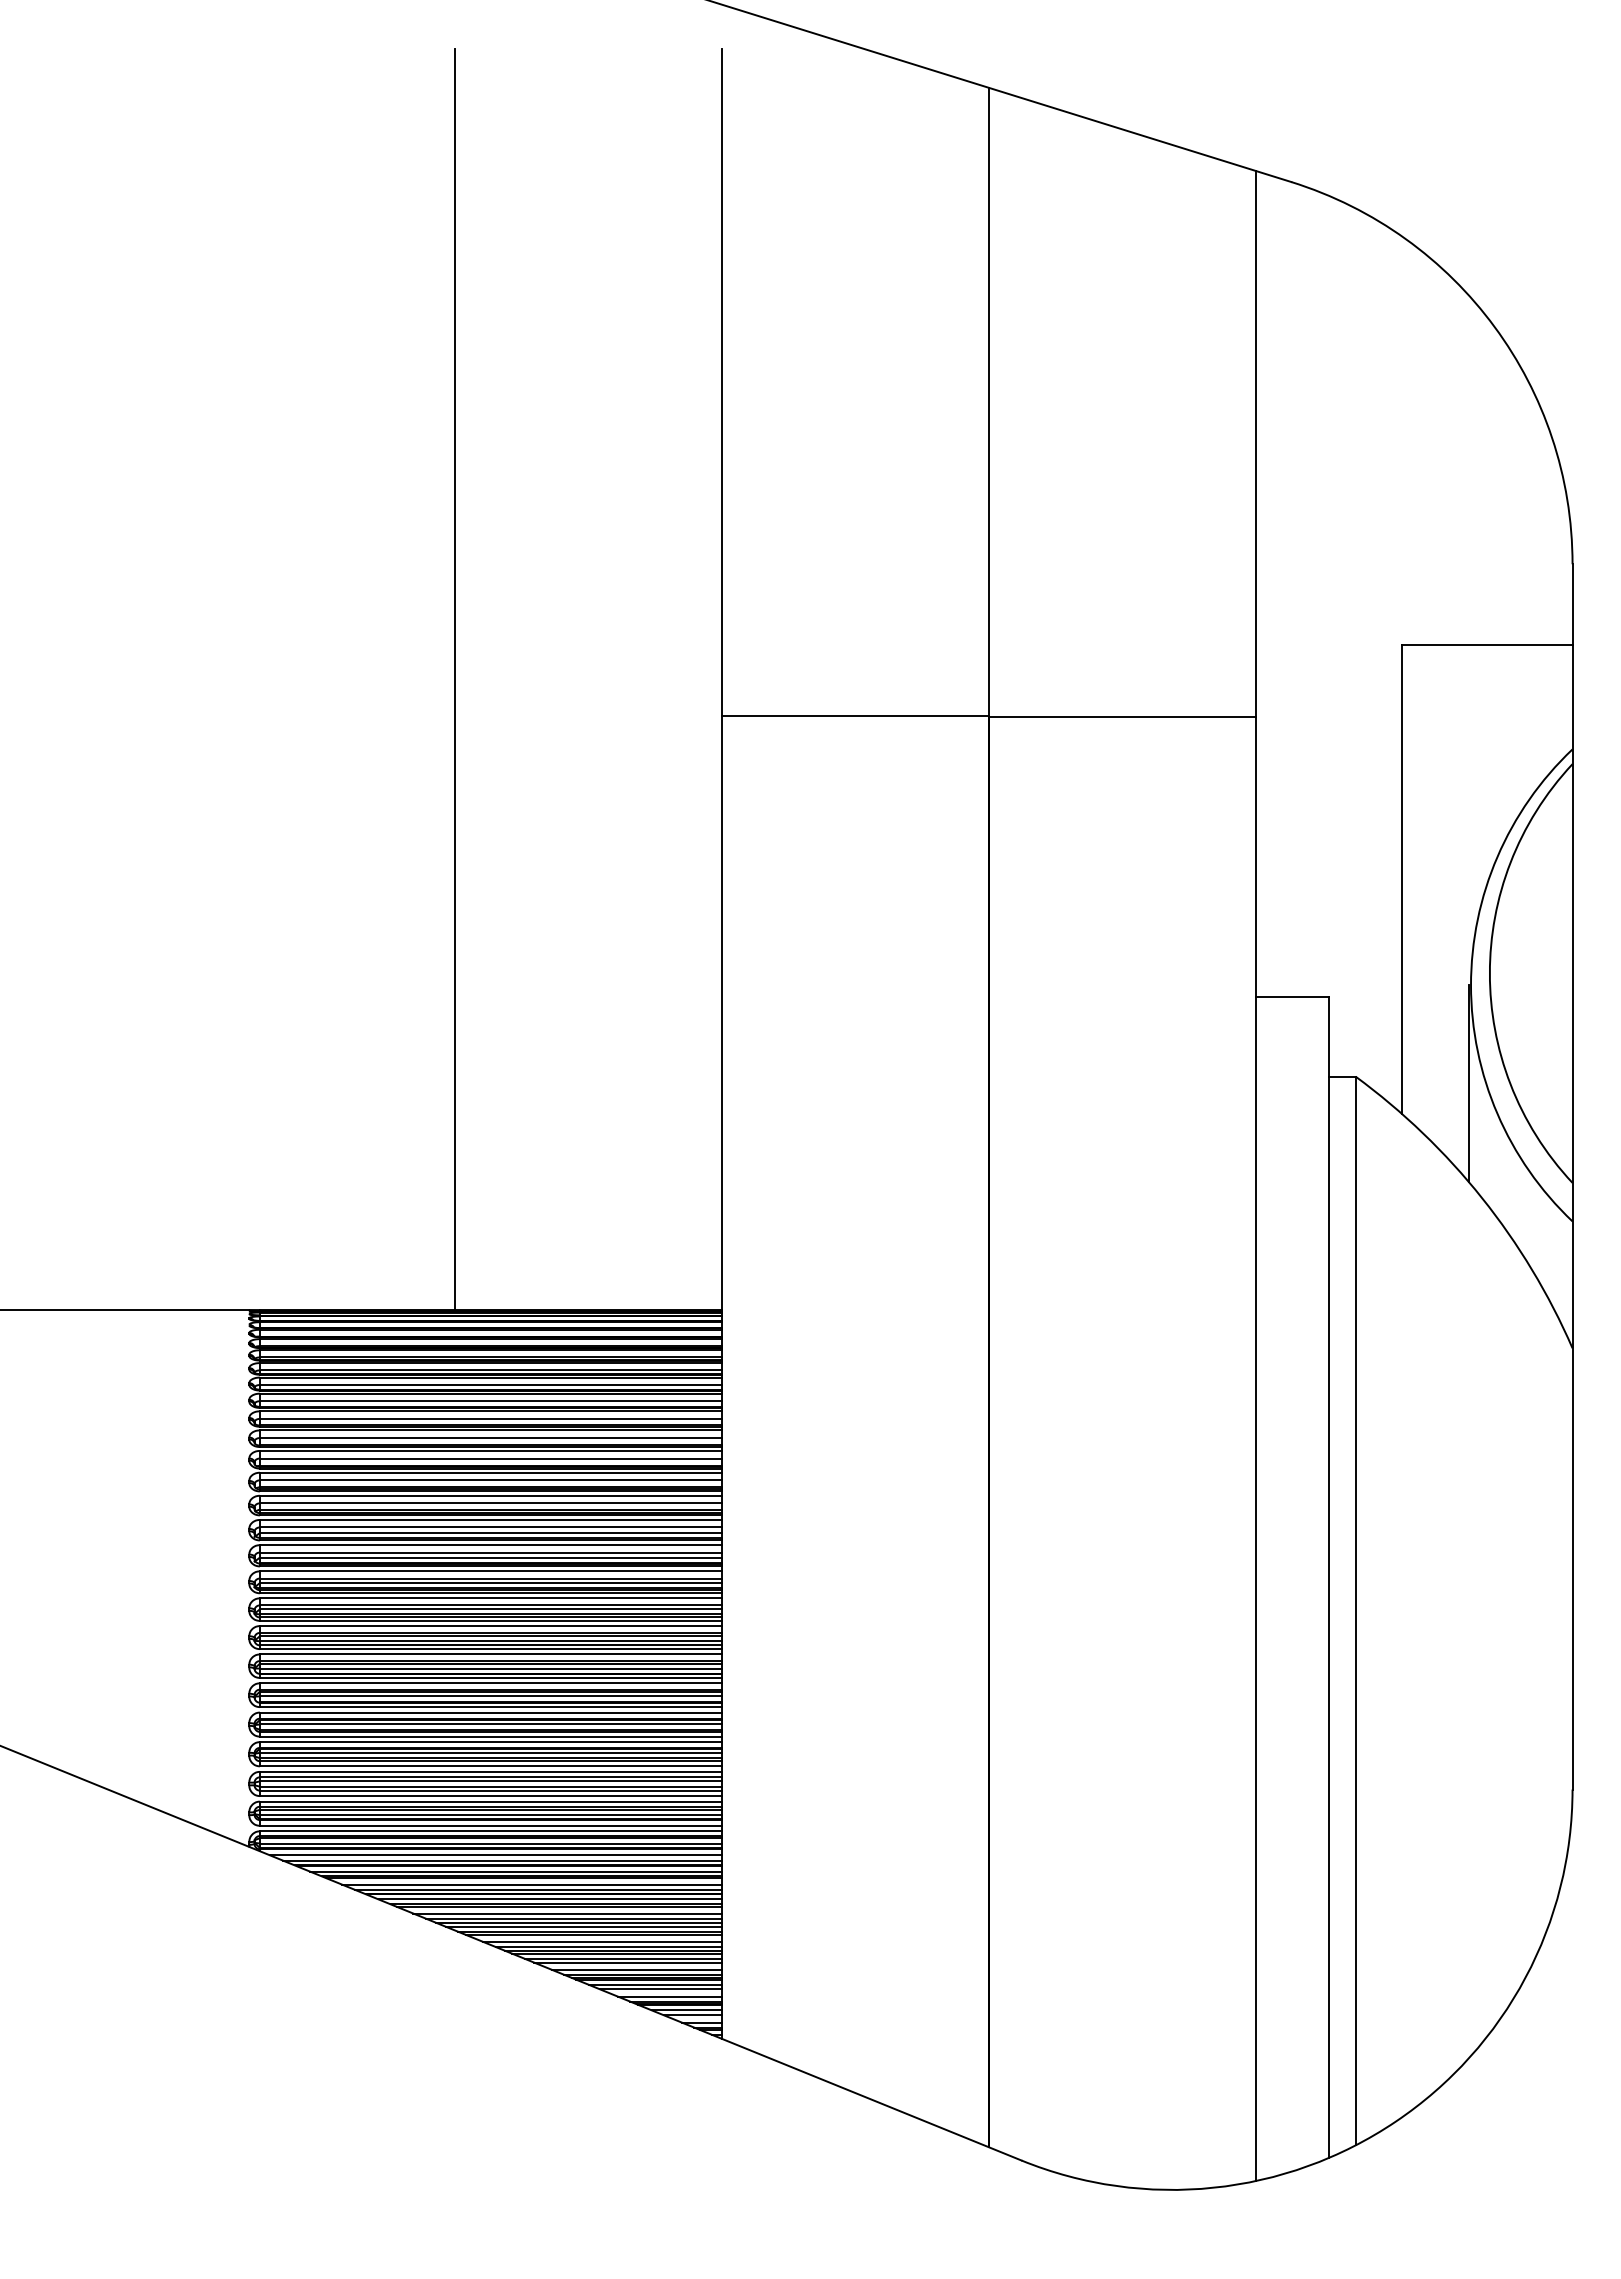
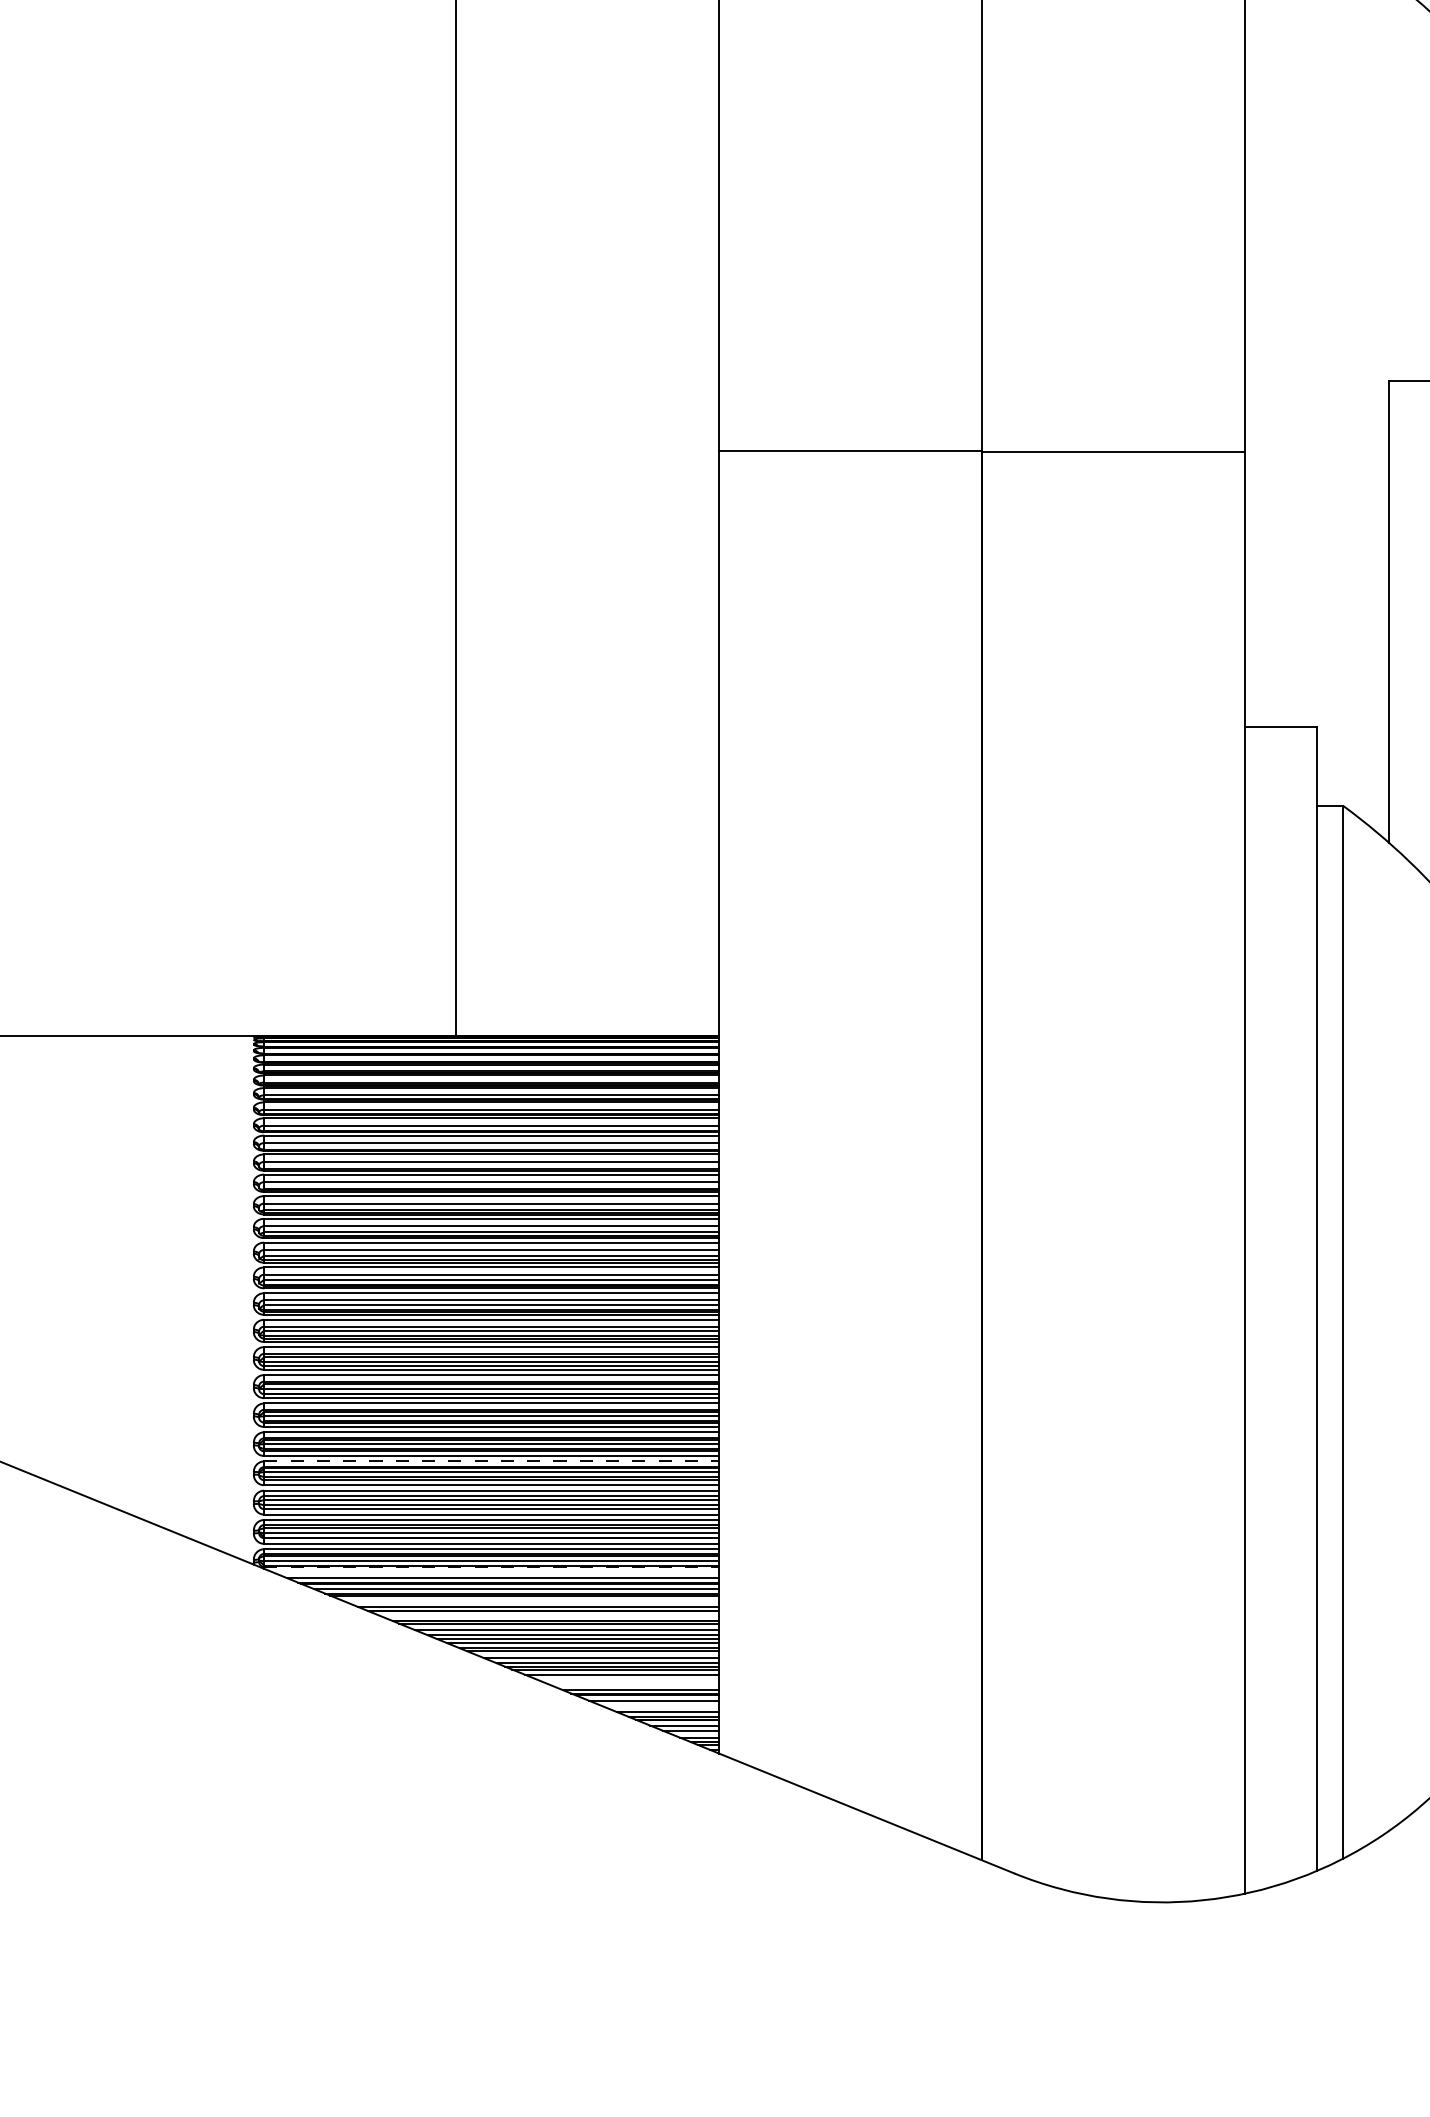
line: (490, 1742) -> (491, 1461), solid -> dashed
line: (490, 1849) -> (491, 1567), solid -> dashed
line: (495, 1855) -> (496, 1573), removed
line: (531, 1884) -> (531, 1601), removed
line: (549, 1899) -> (549, 1616), removed
line: (627, 1962) -> (626, 1678), removed
line: (636, 1969) -> (635, 1685), removed
line: (660, 1989) -> (658, 1705), removed

